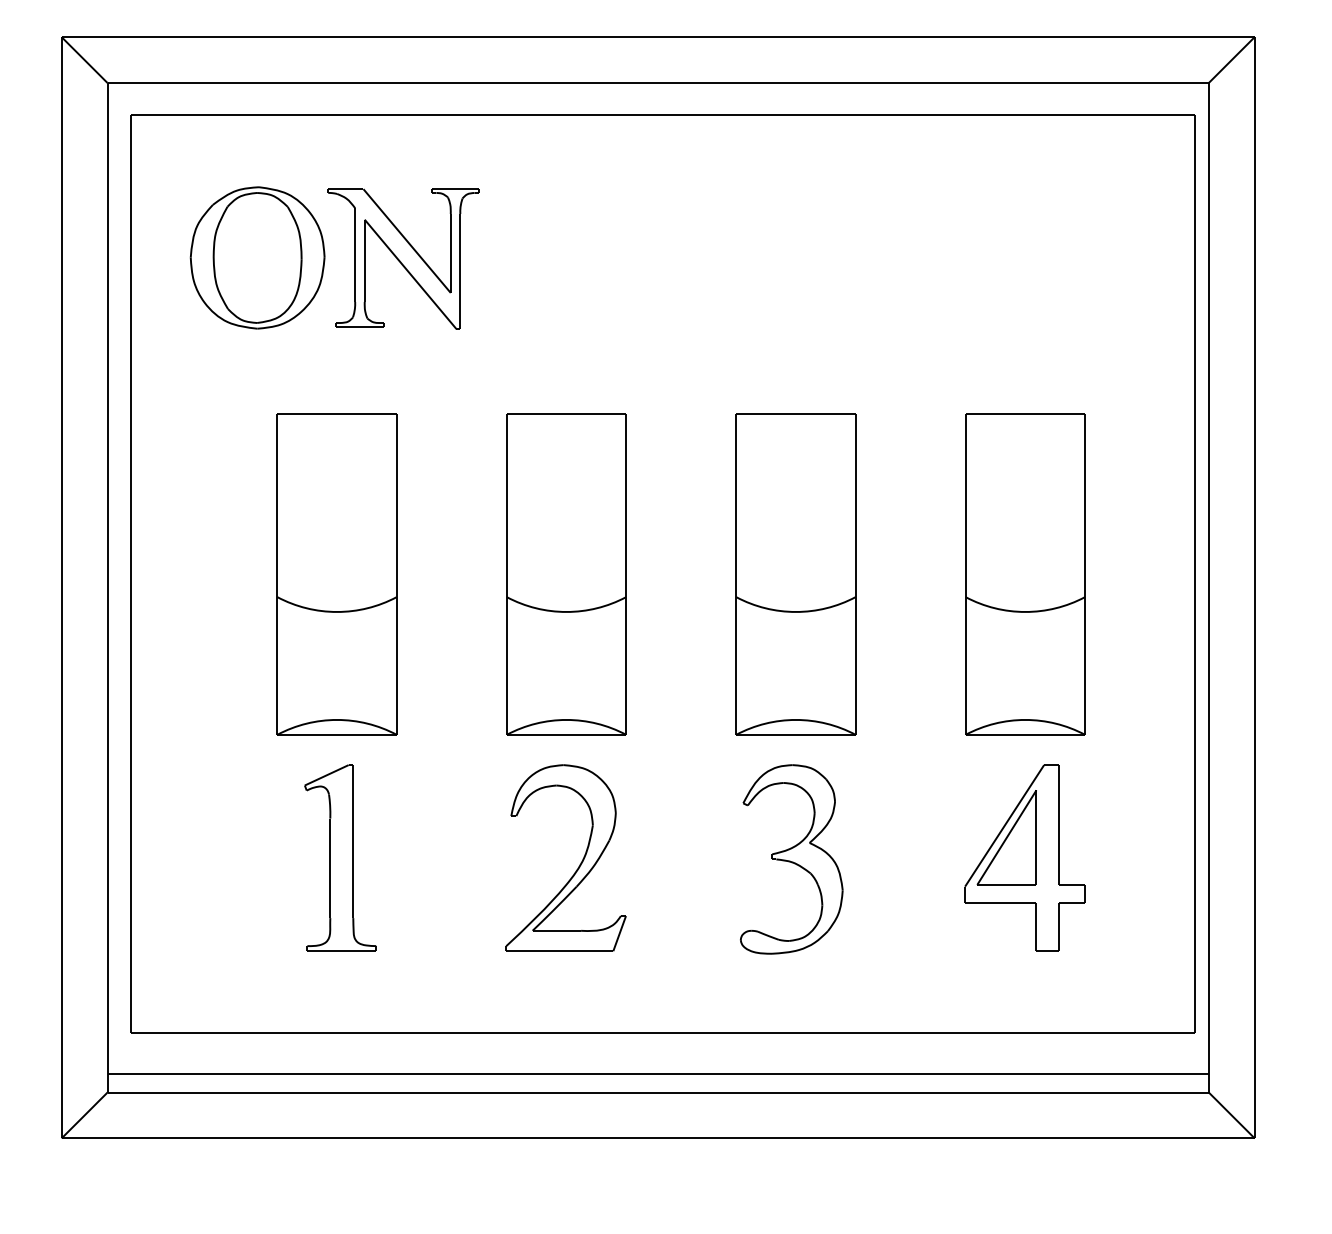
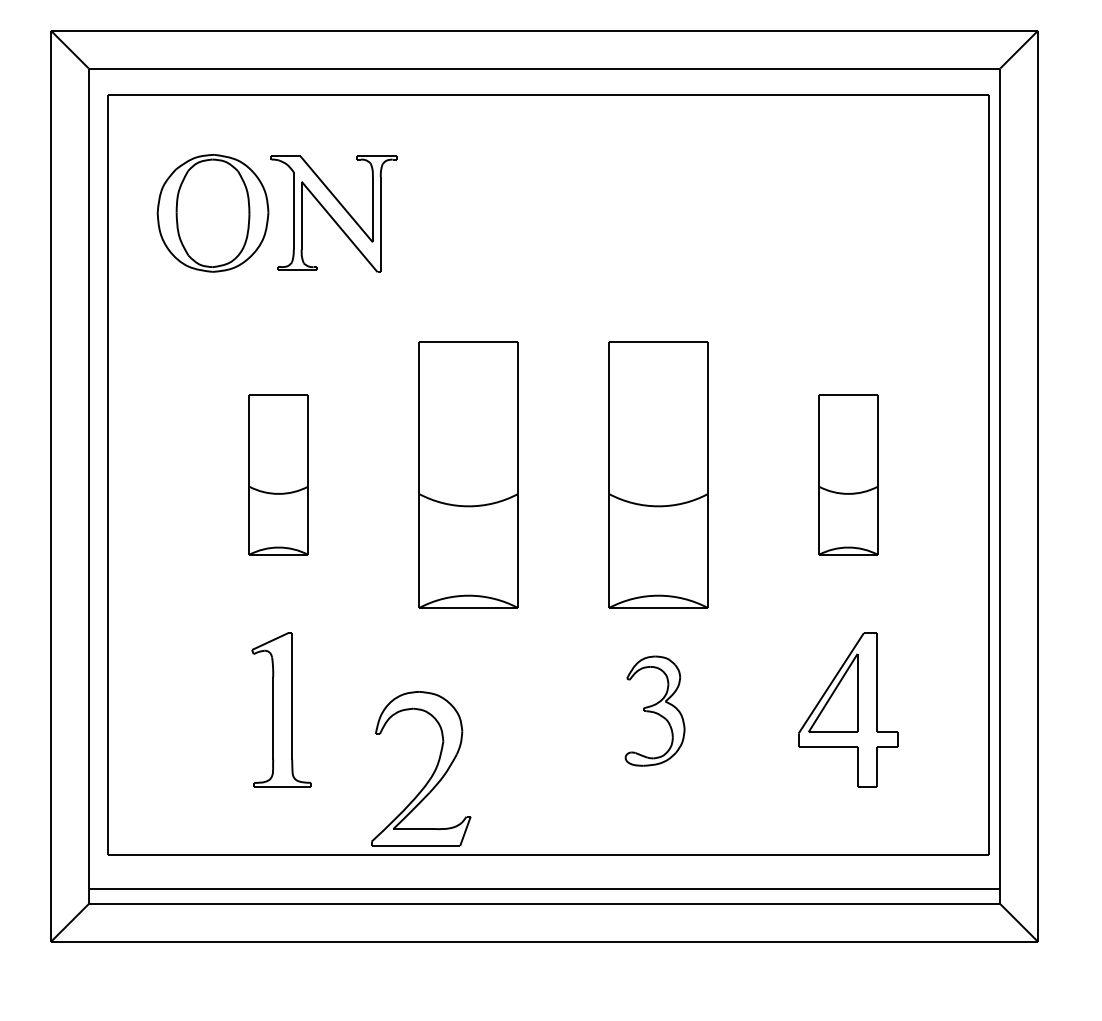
part: (336, 574) -> (278, 475), size x0.6
part: (1025, 574) -> (848, 475), size x0.6
part: (791, 859) -> (654, 711), size x0.7
part: (579, 864) -> (432, 774), moved

